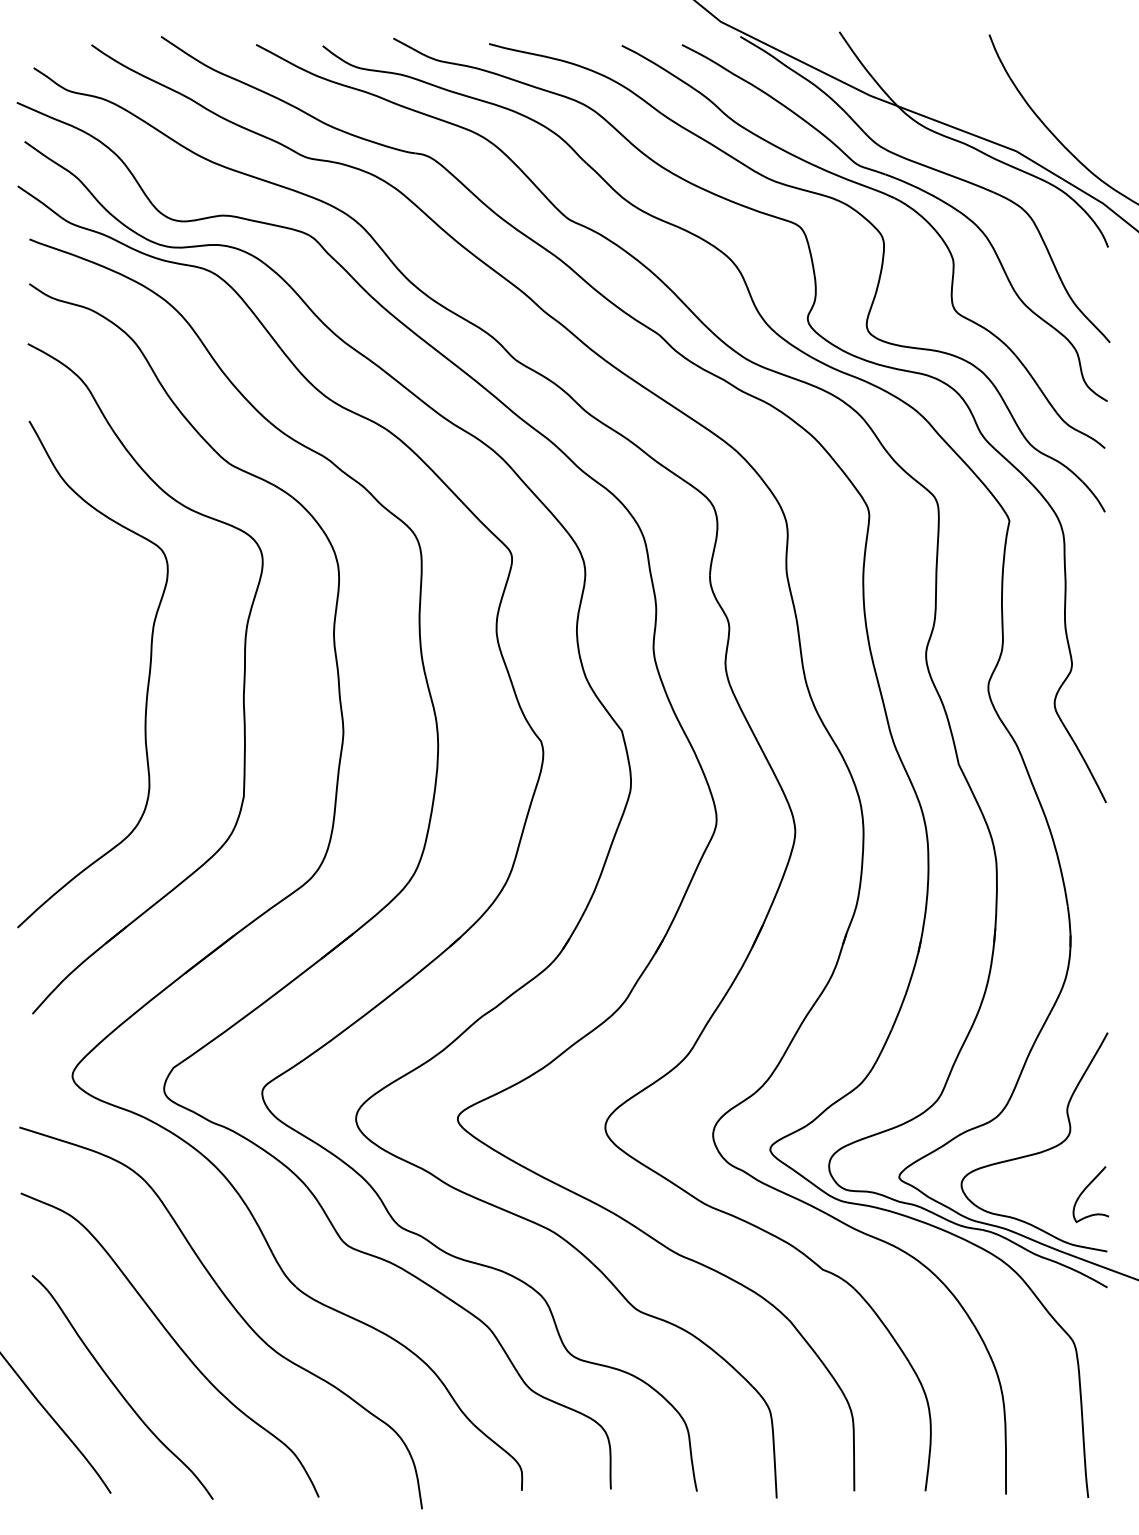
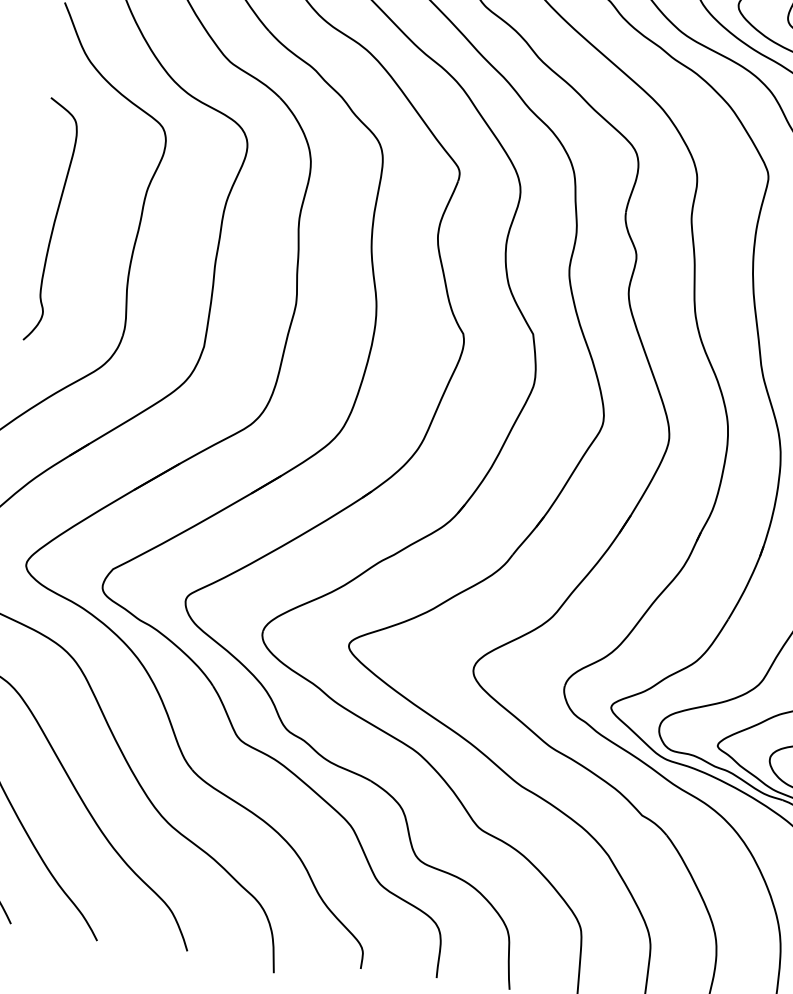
curve: (50, 675) -> (53, 221), added

